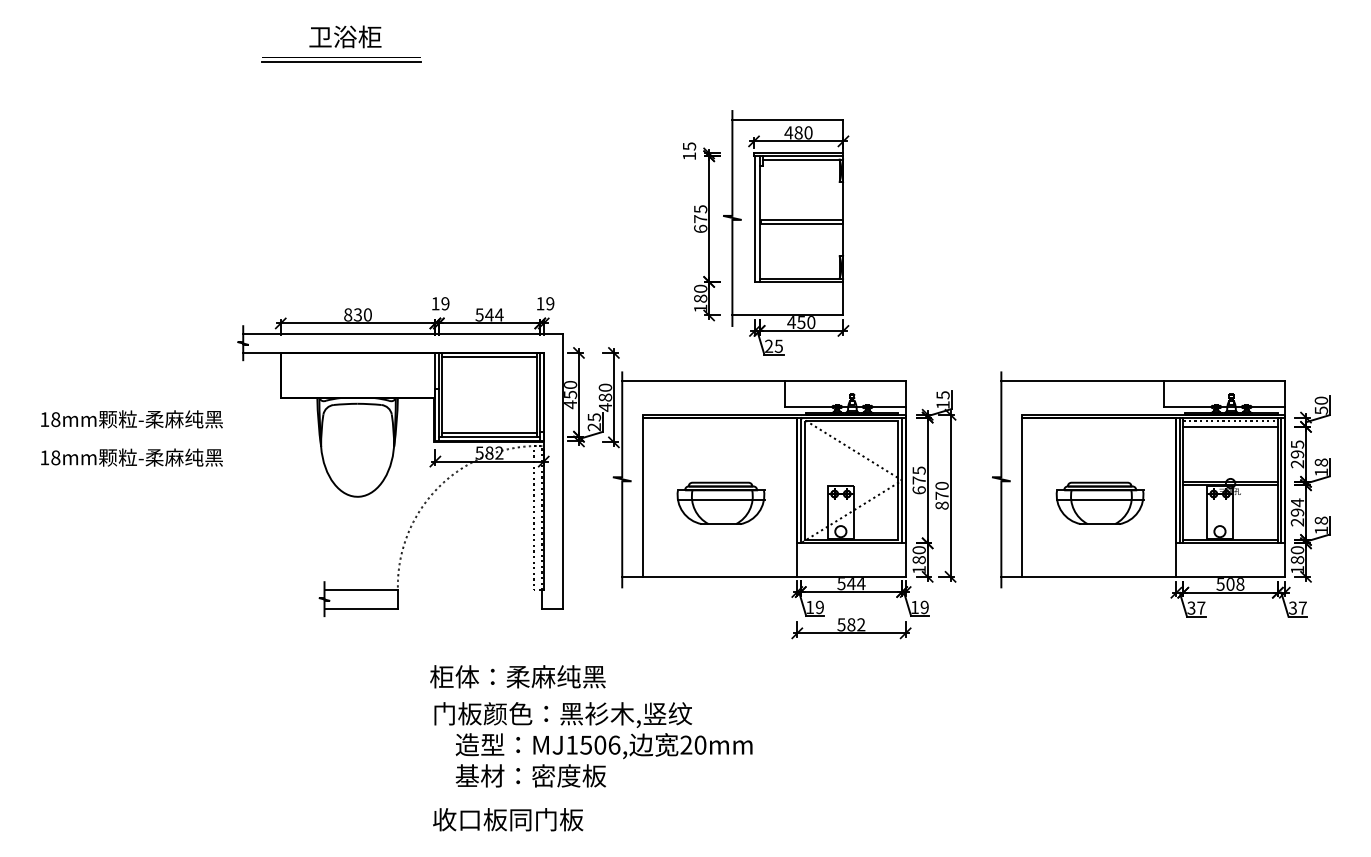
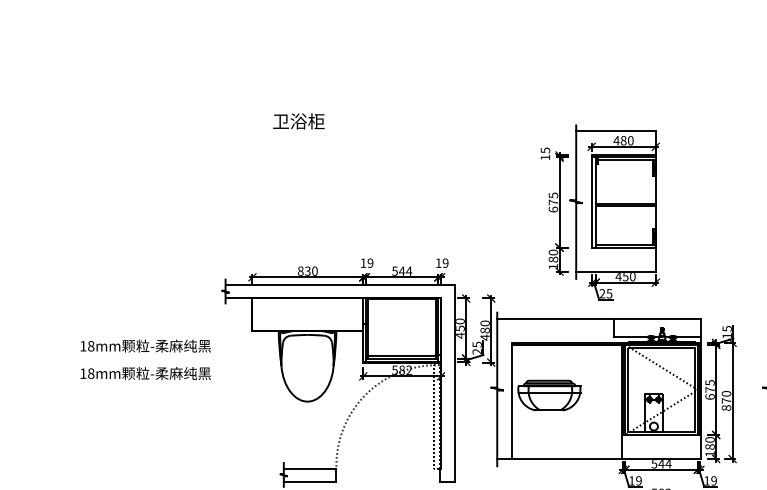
text: (345, 36) -> (298, 121), moved
line: (341, 62) -> (296, 90), removed
line: (489, 356) -> (402, 301), removed
part: (720, 502) -> (549, 394), moved

